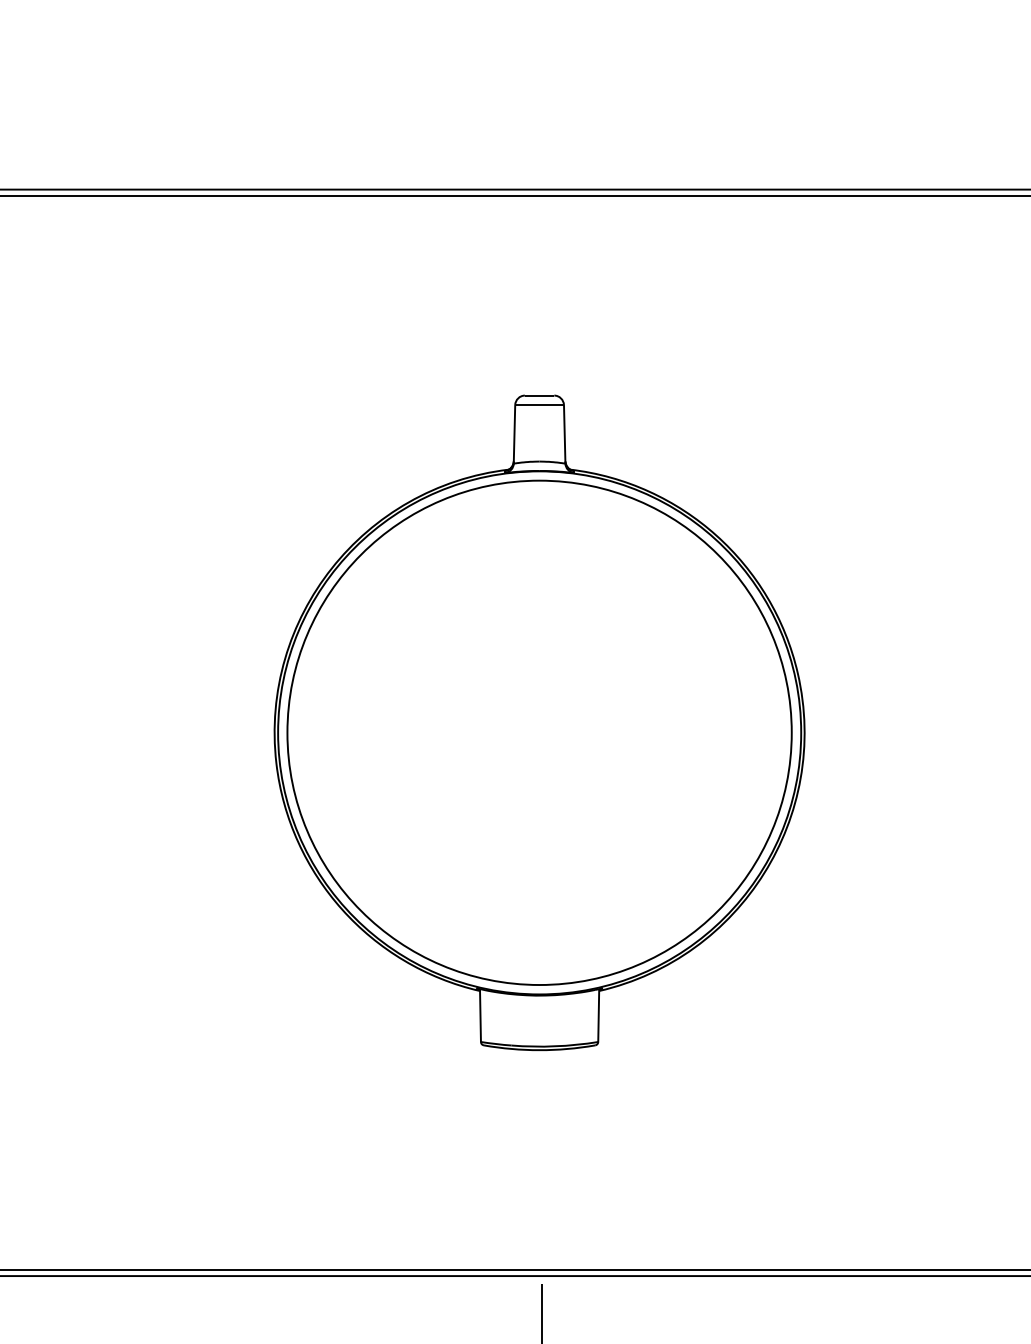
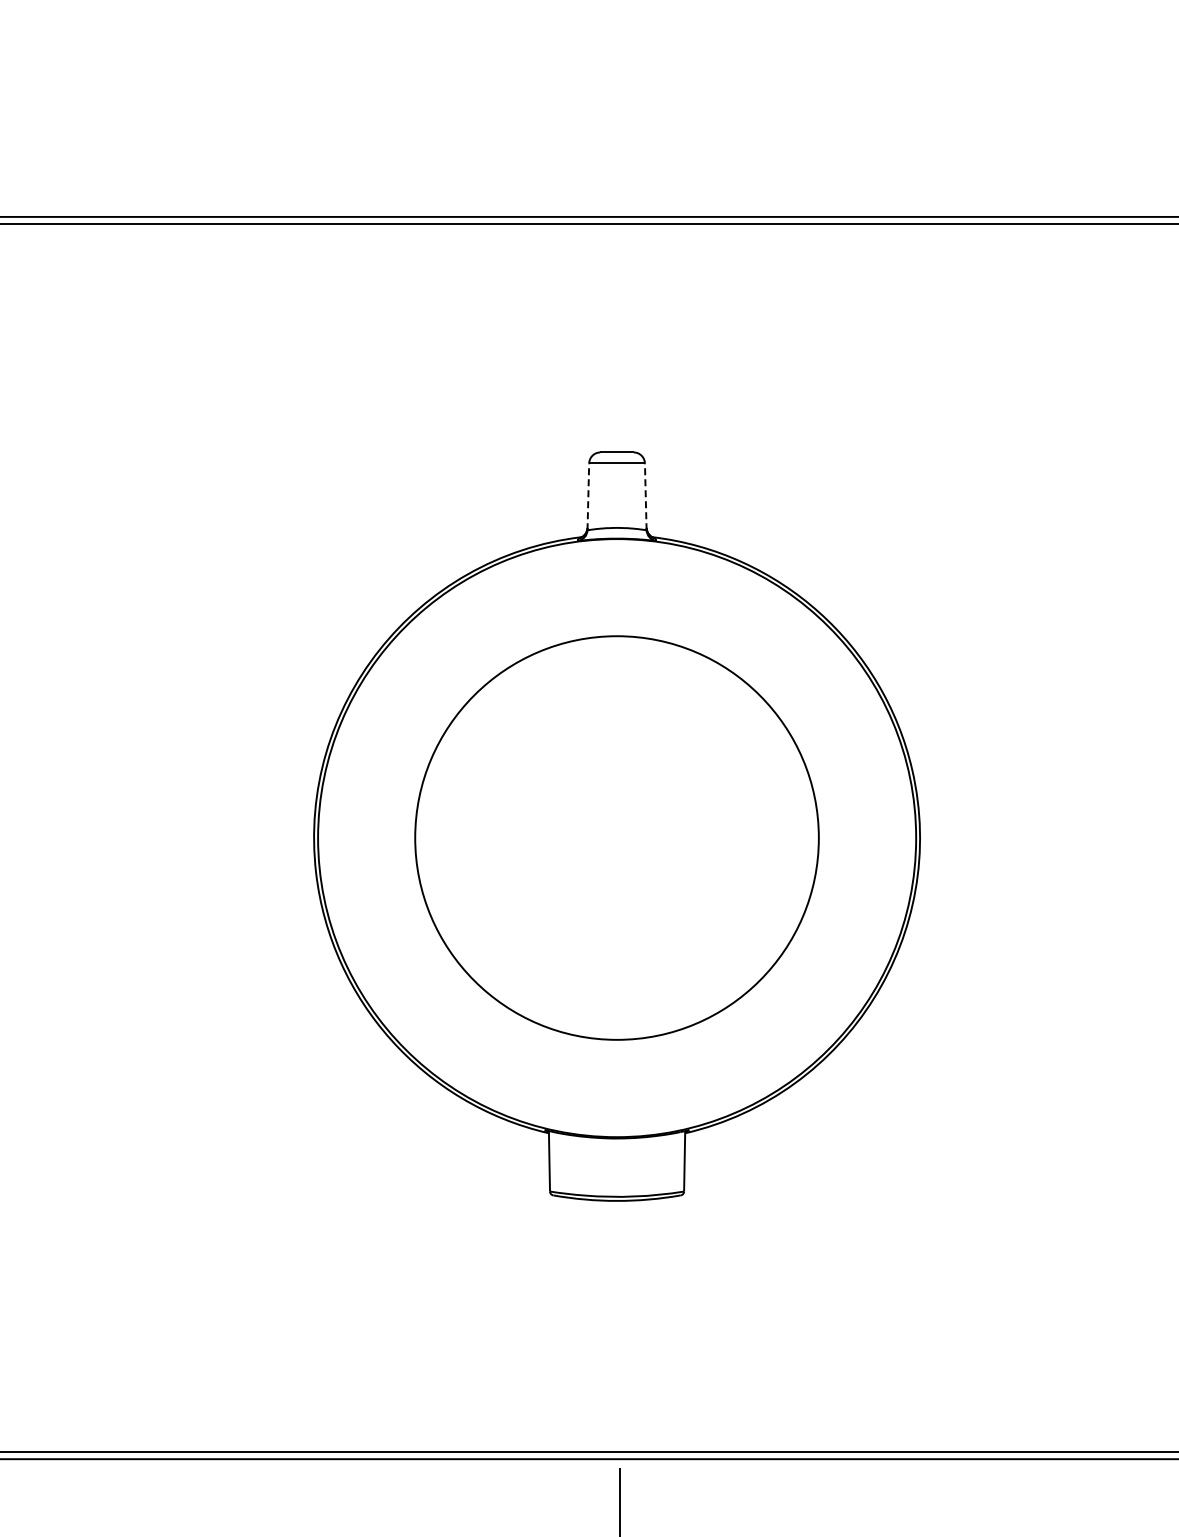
line: (514, 434) -> (588, 496), solid -> dashed
line: (564, 434) -> (645, 496), solid -> dashed
part: (539, 732) -> (616, 837), size x0.7

